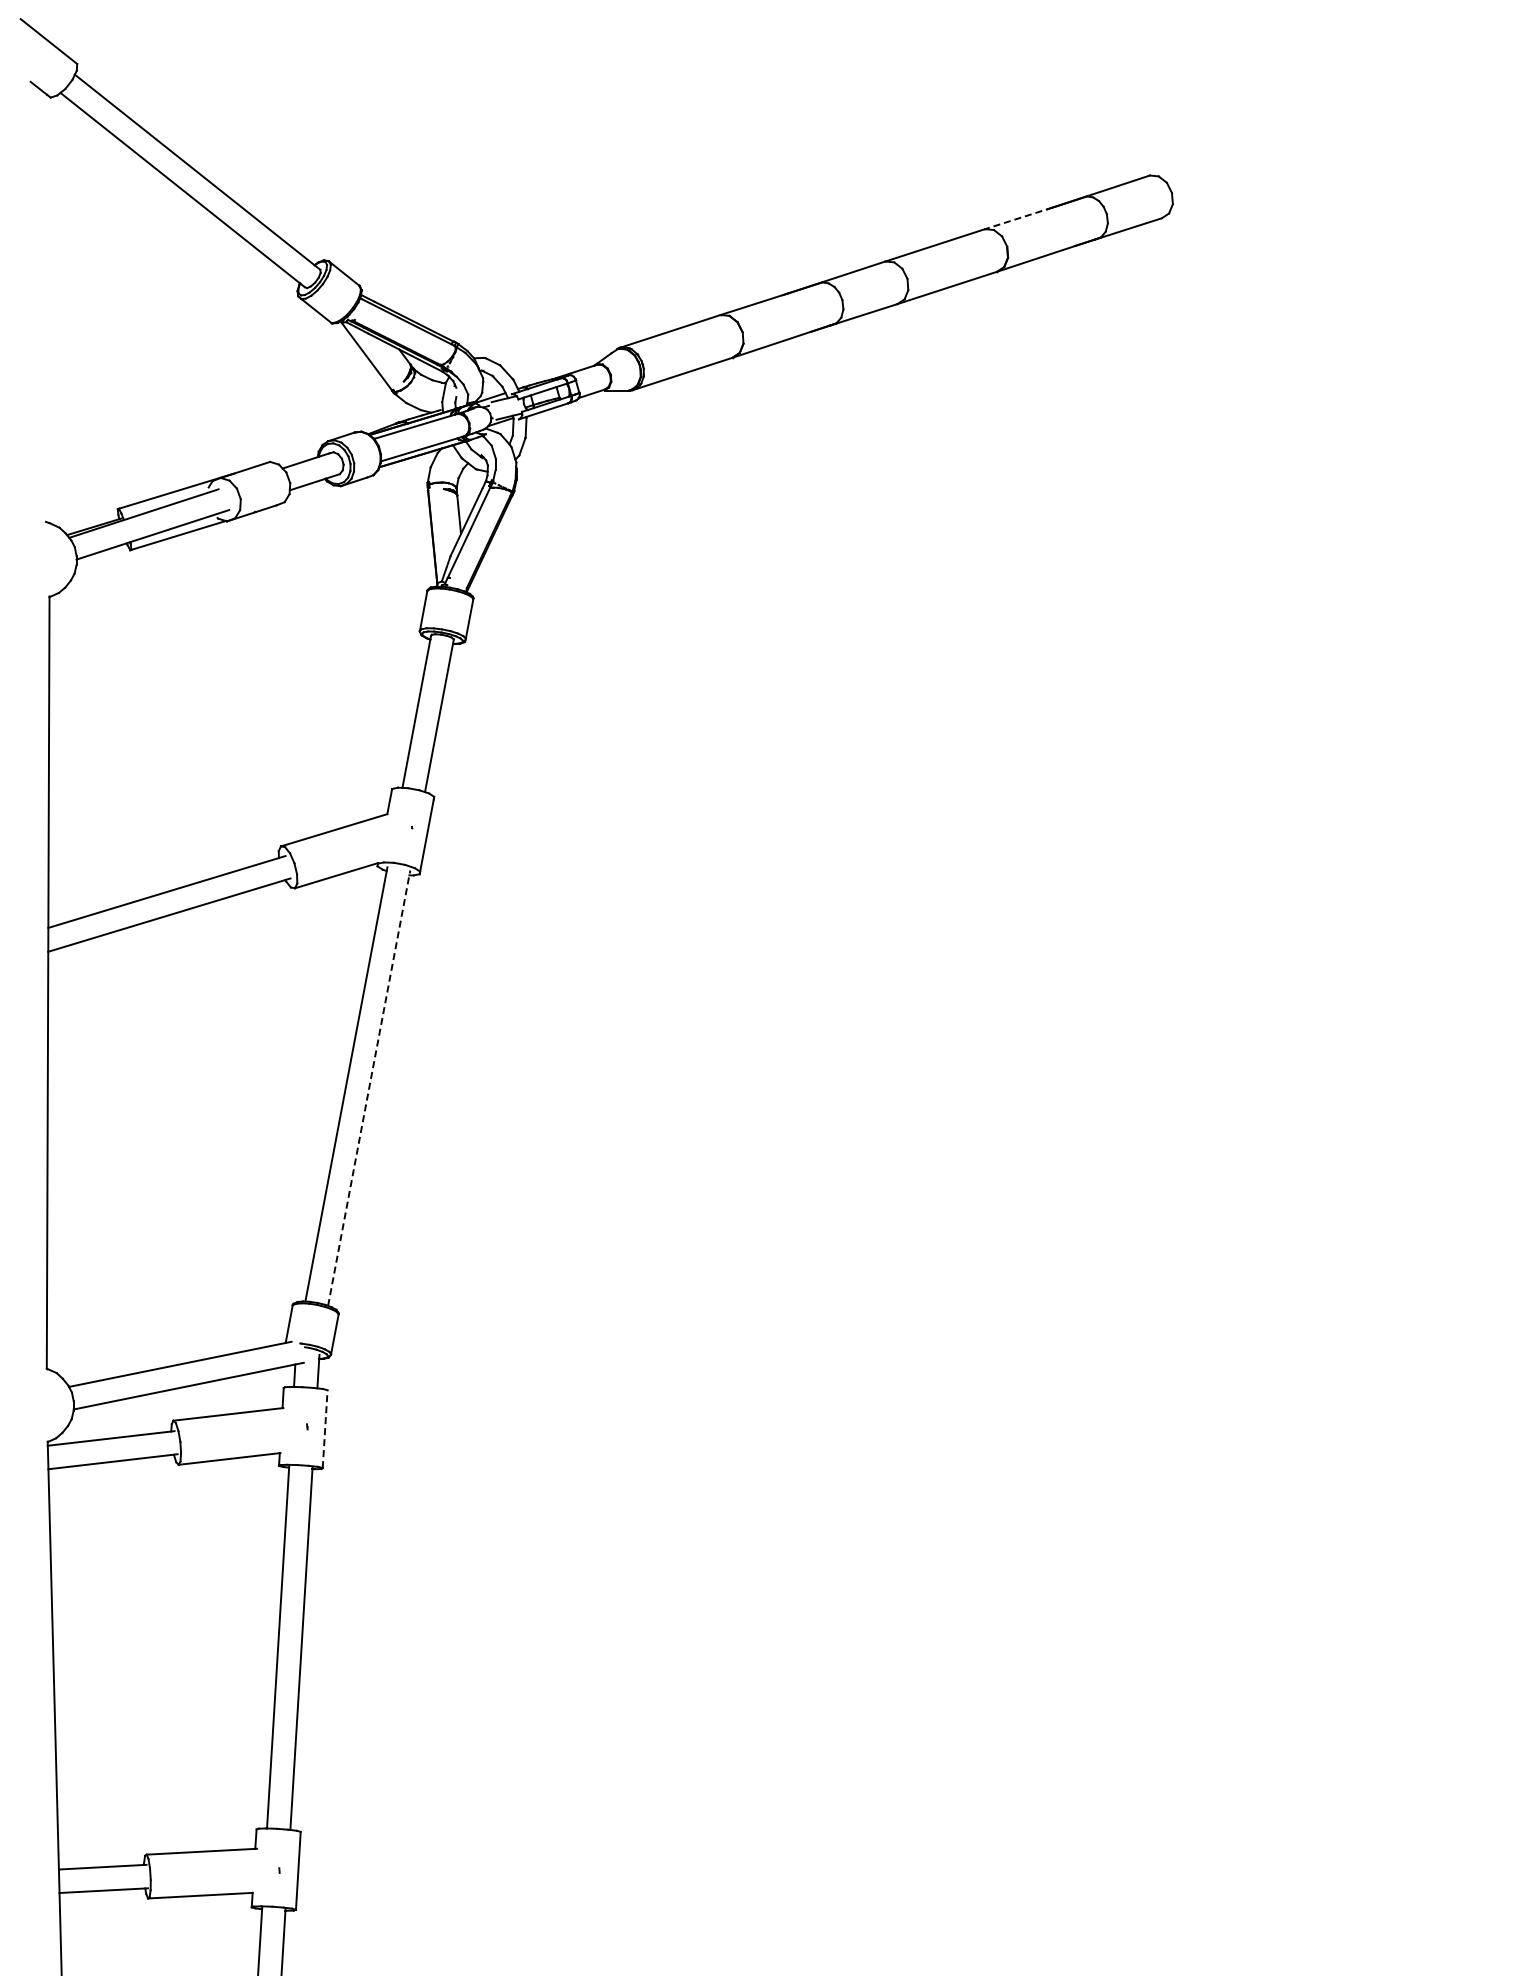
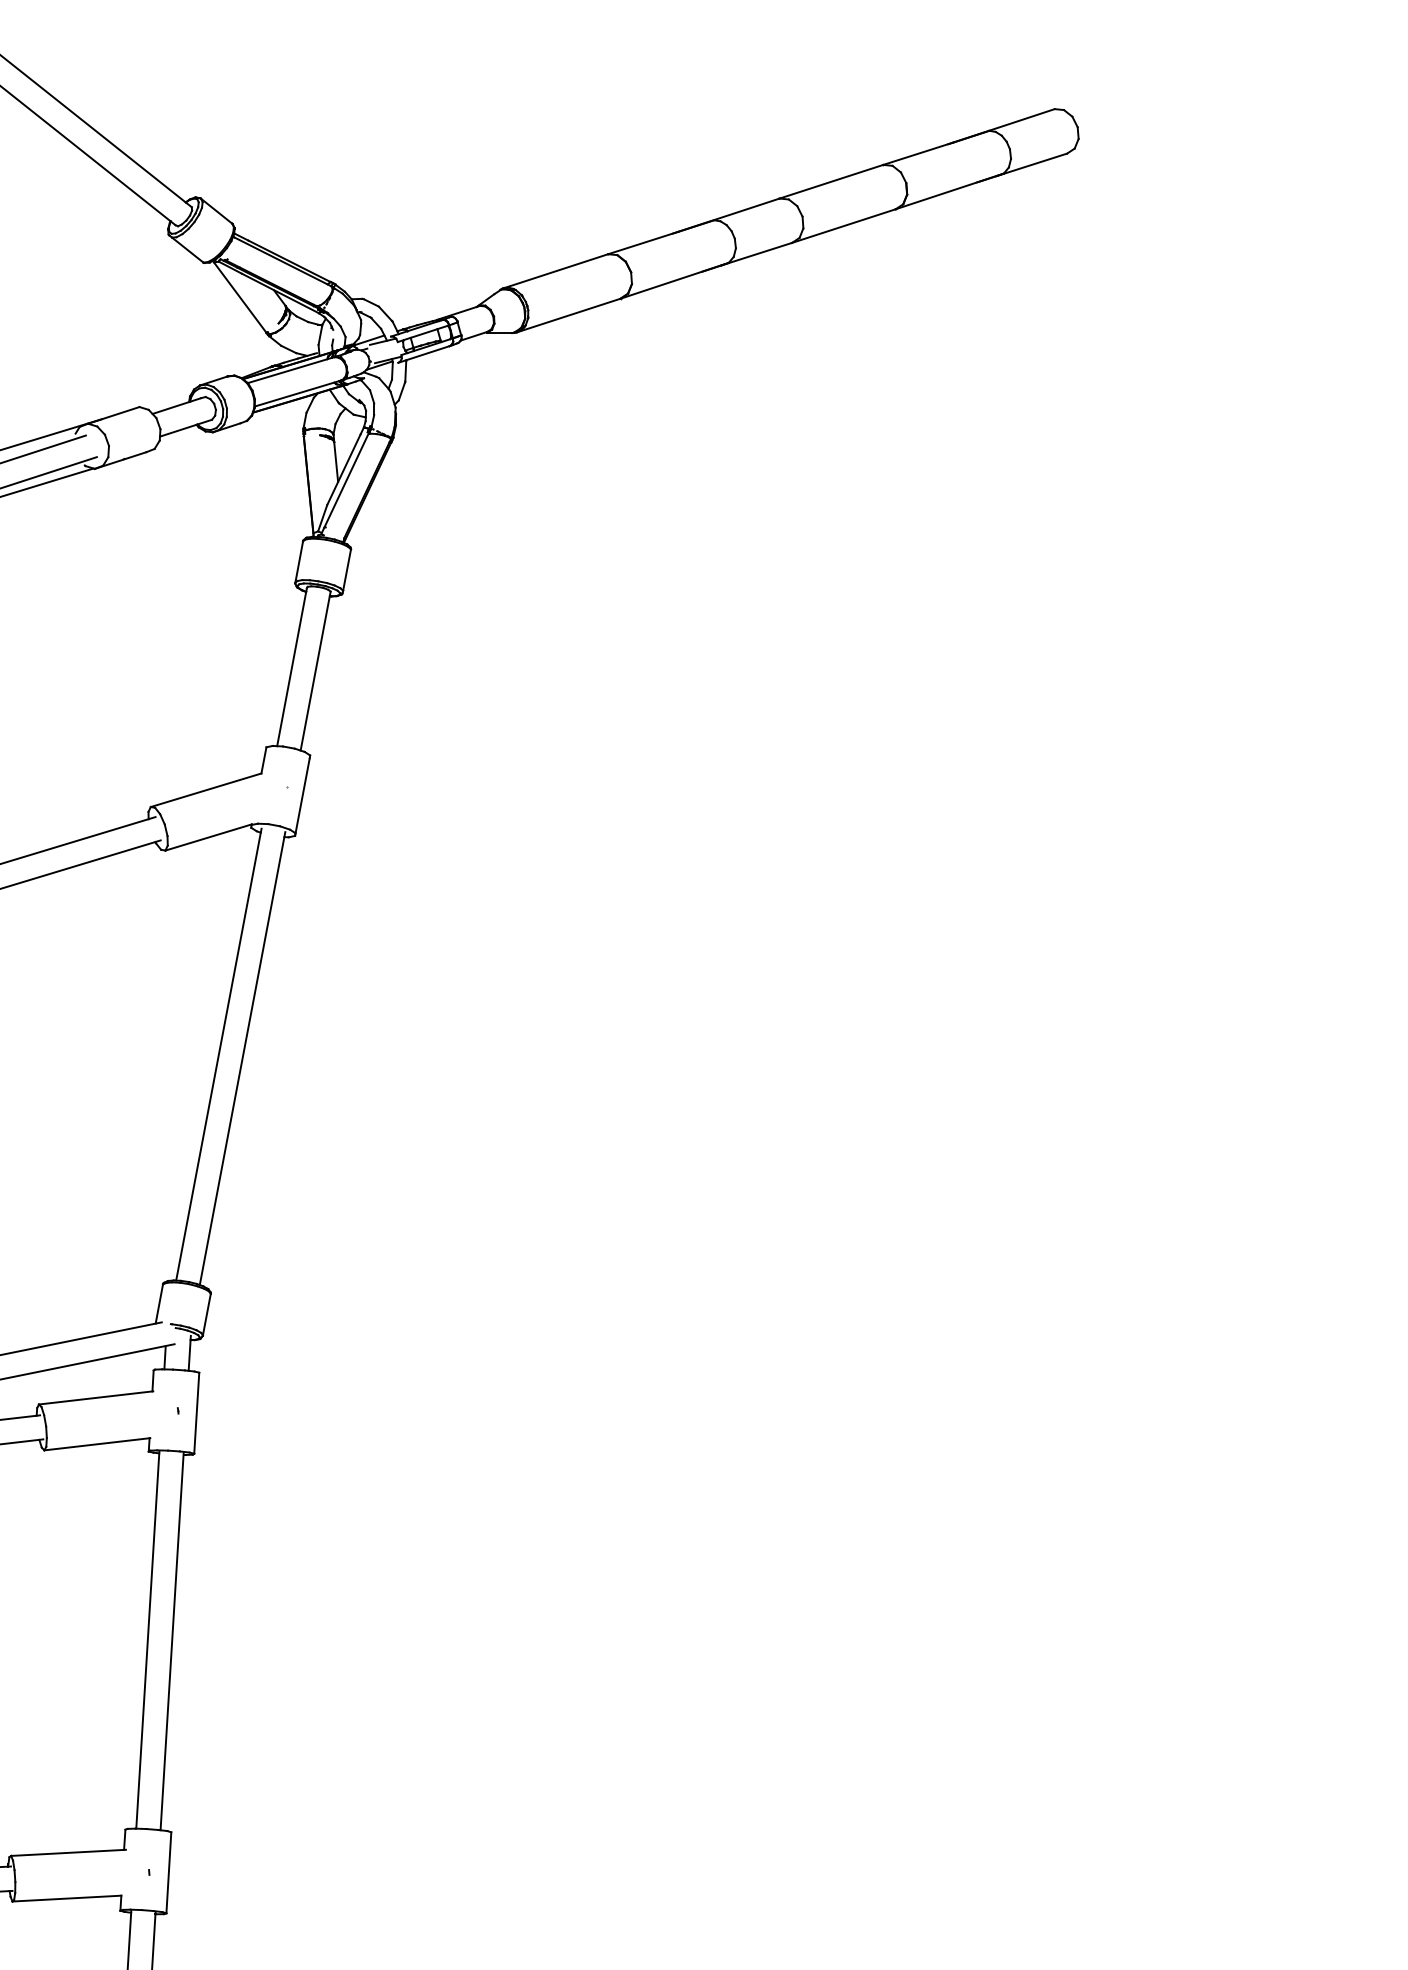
line: (1018, 218) -> (918, 153), dashed -> solid
line: (369, 1088) -> (242, 1058), dashed -> solid
line: (325, 1428) -> (197, 1412), dashed -> solid

